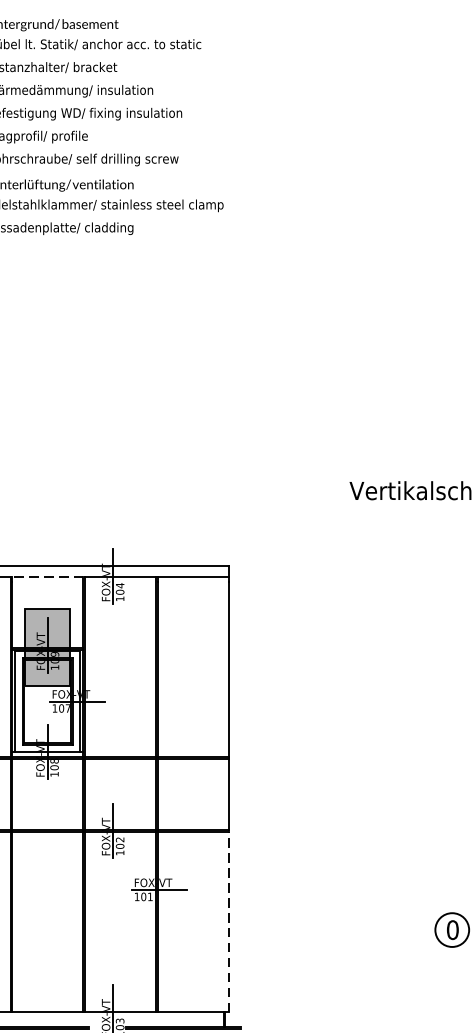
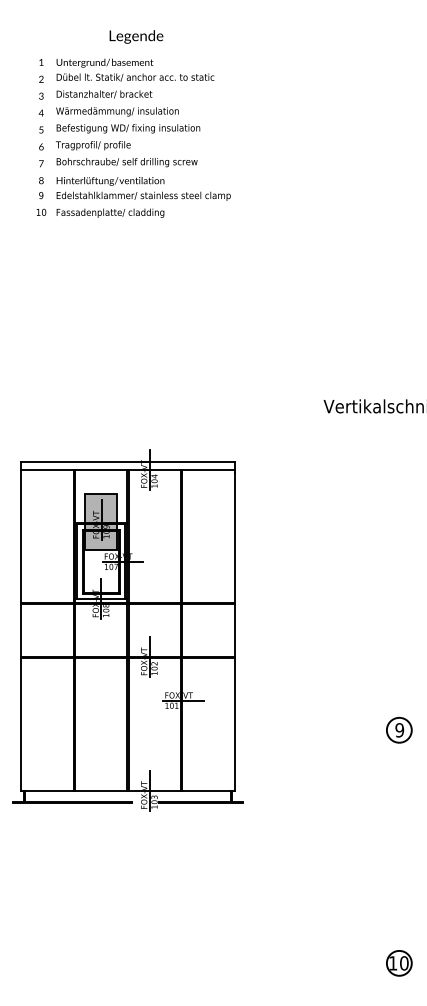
line: (46, 577) -> (100, 470), dashed -> solid
line: (228, 920) -> (234, 723), dashed -> solid
text: (452, 930) -> (399, 730), 0 -> 9

